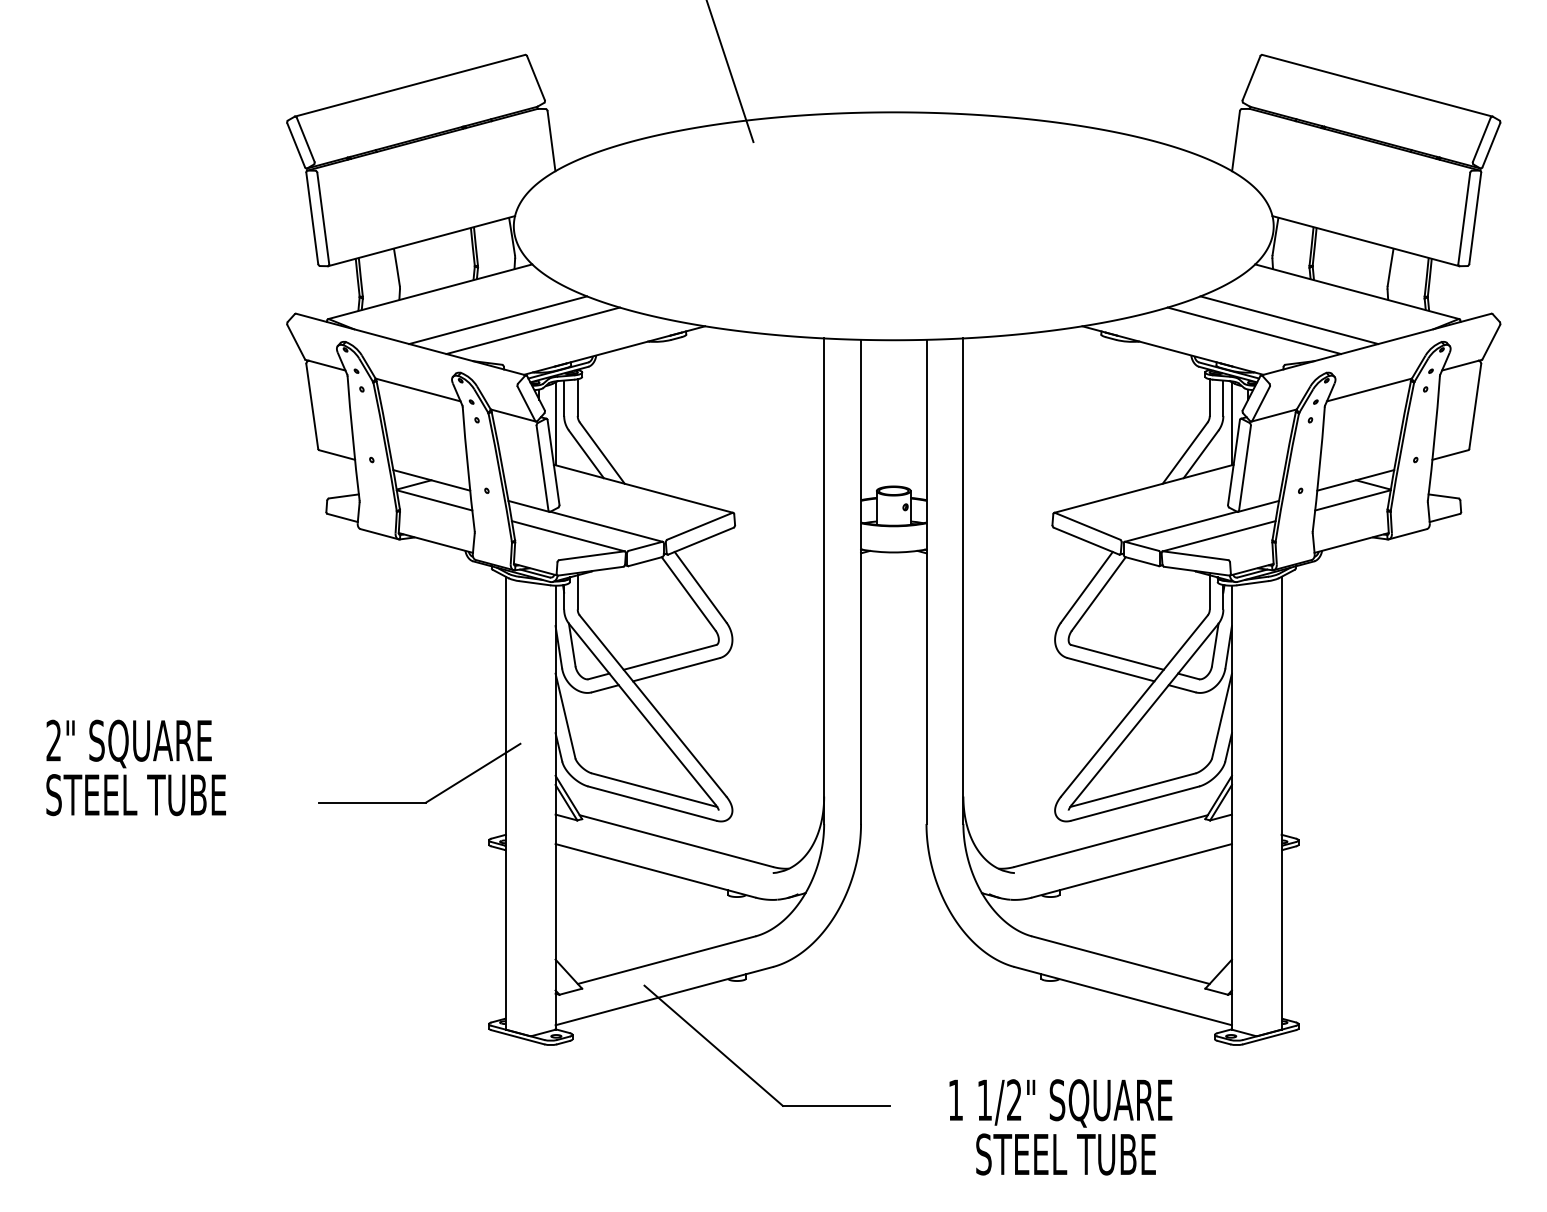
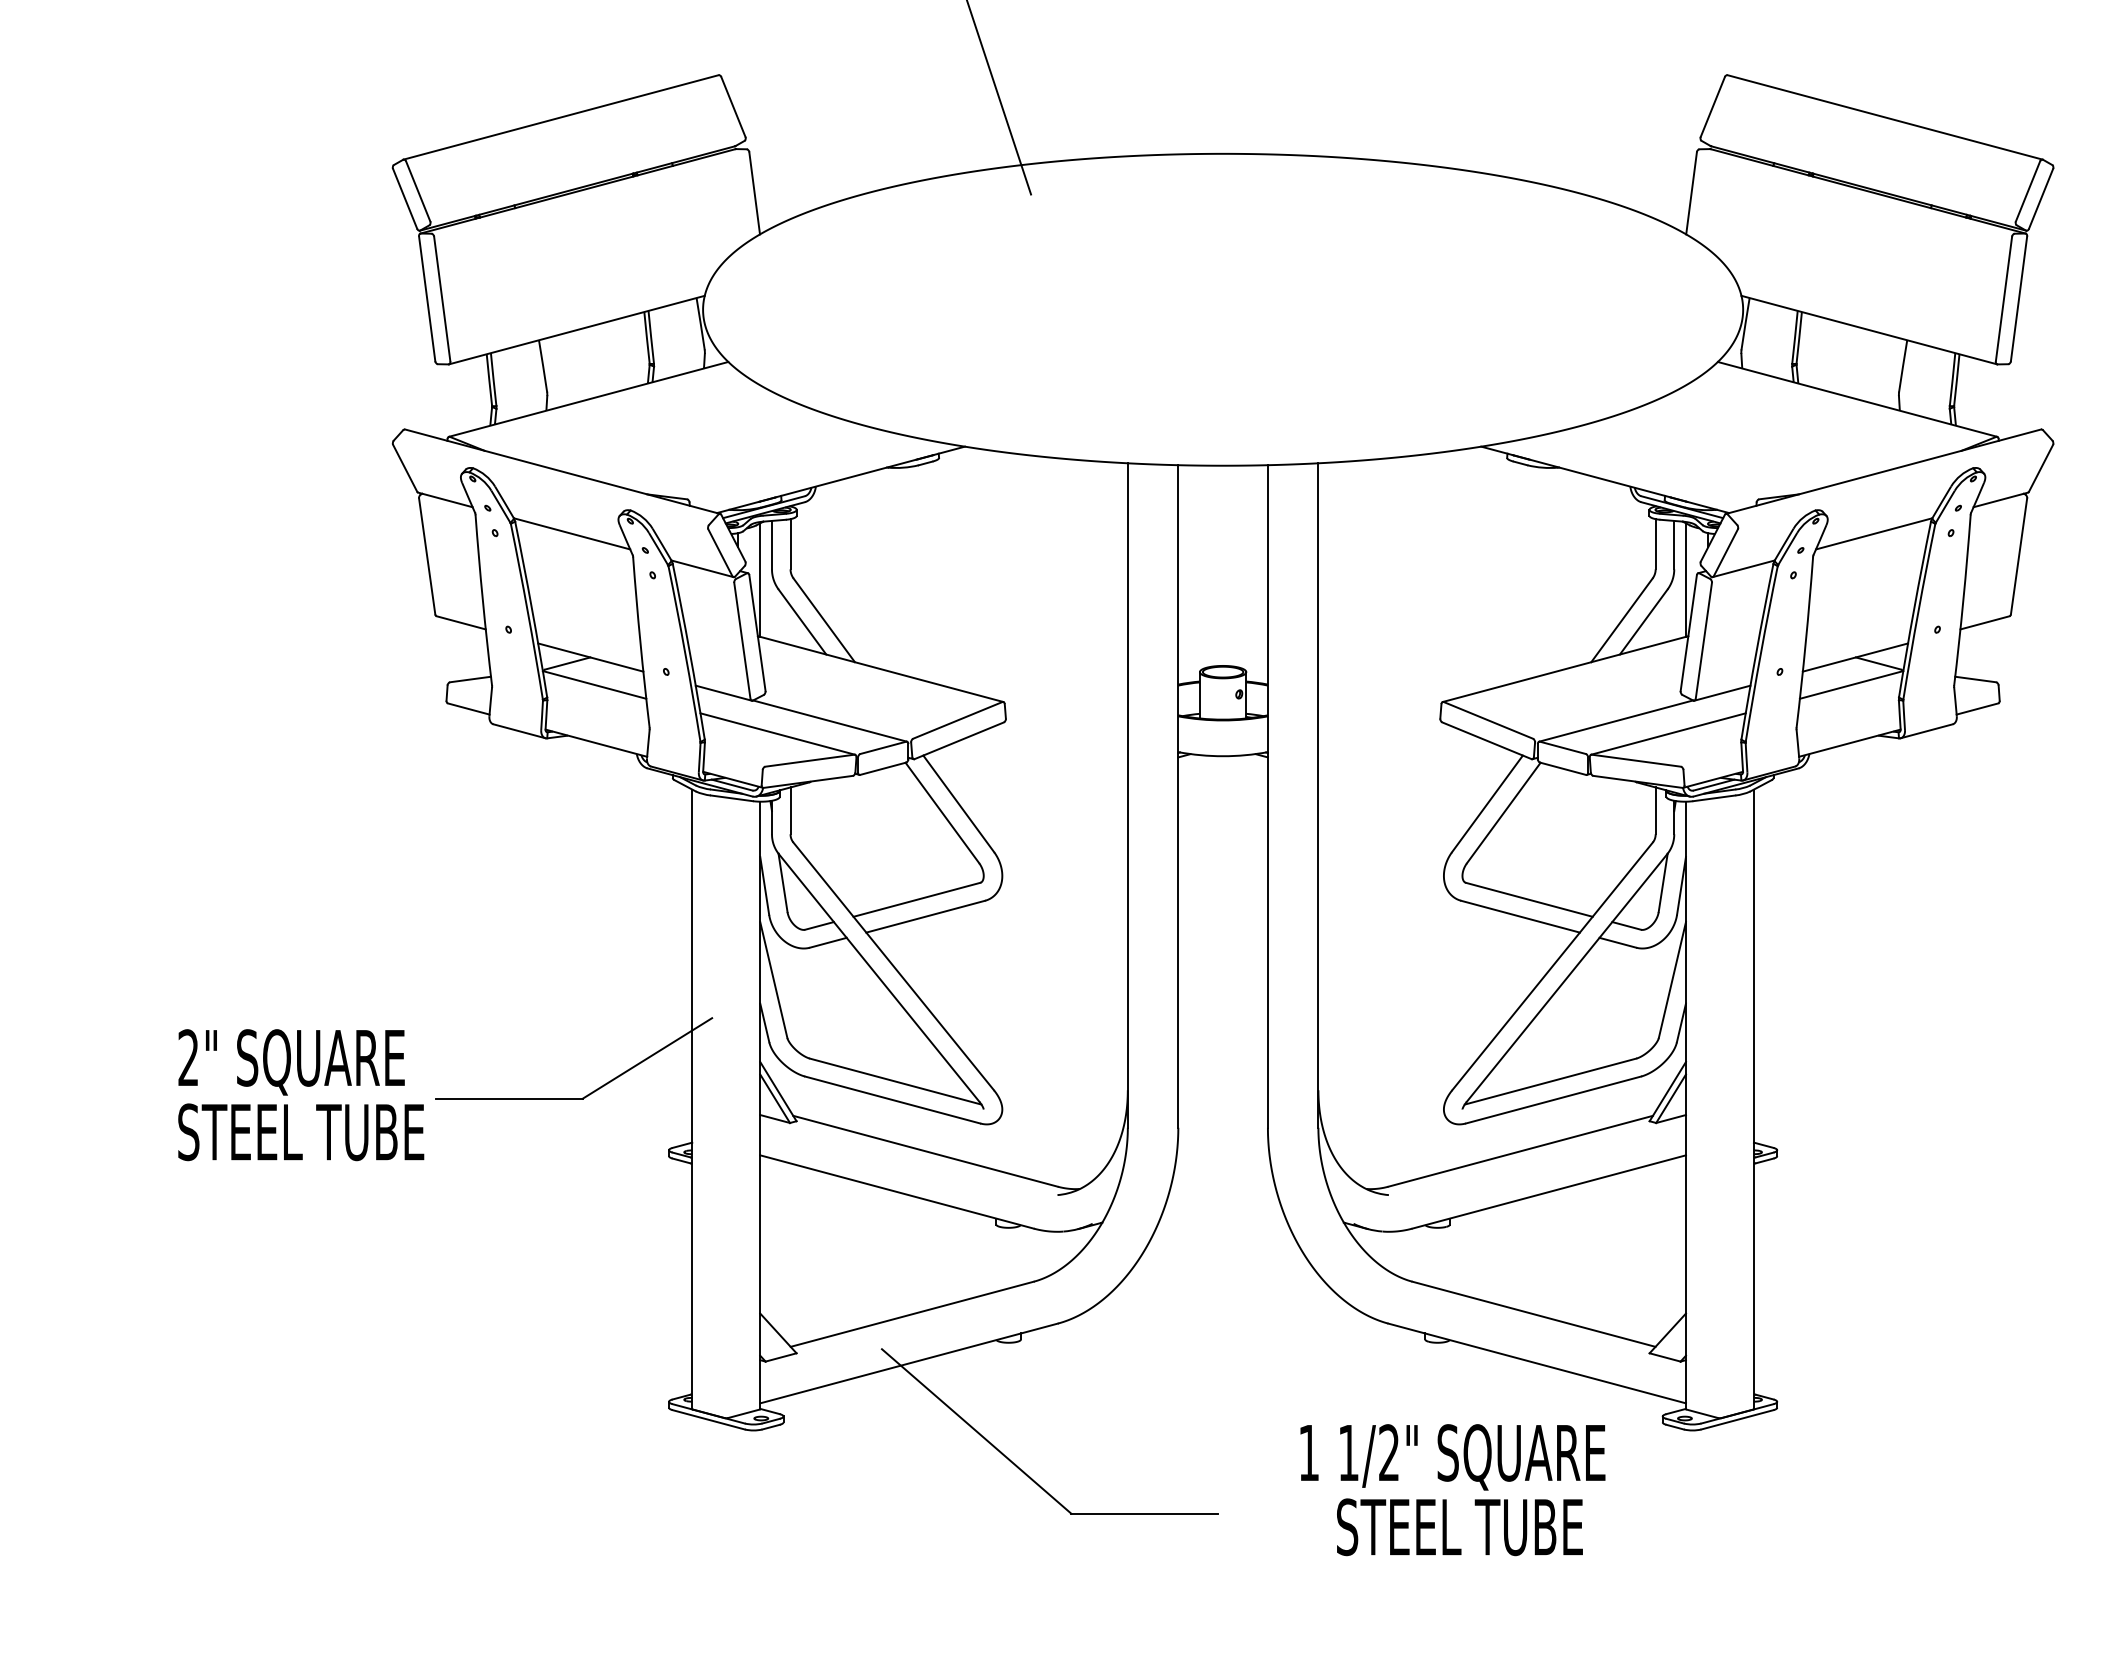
line: (498, 319) -> (681, 437), removed
line: (1289, 319) -> (1764, 437), removed
line: (533, 330) -> (729, 452), removed
line: (1254, 330) -> (1716, 452), removed
text: (136, 768) -> (301, 1095), moved
text: (1060, 1127) -> (1452, 1490), moved

